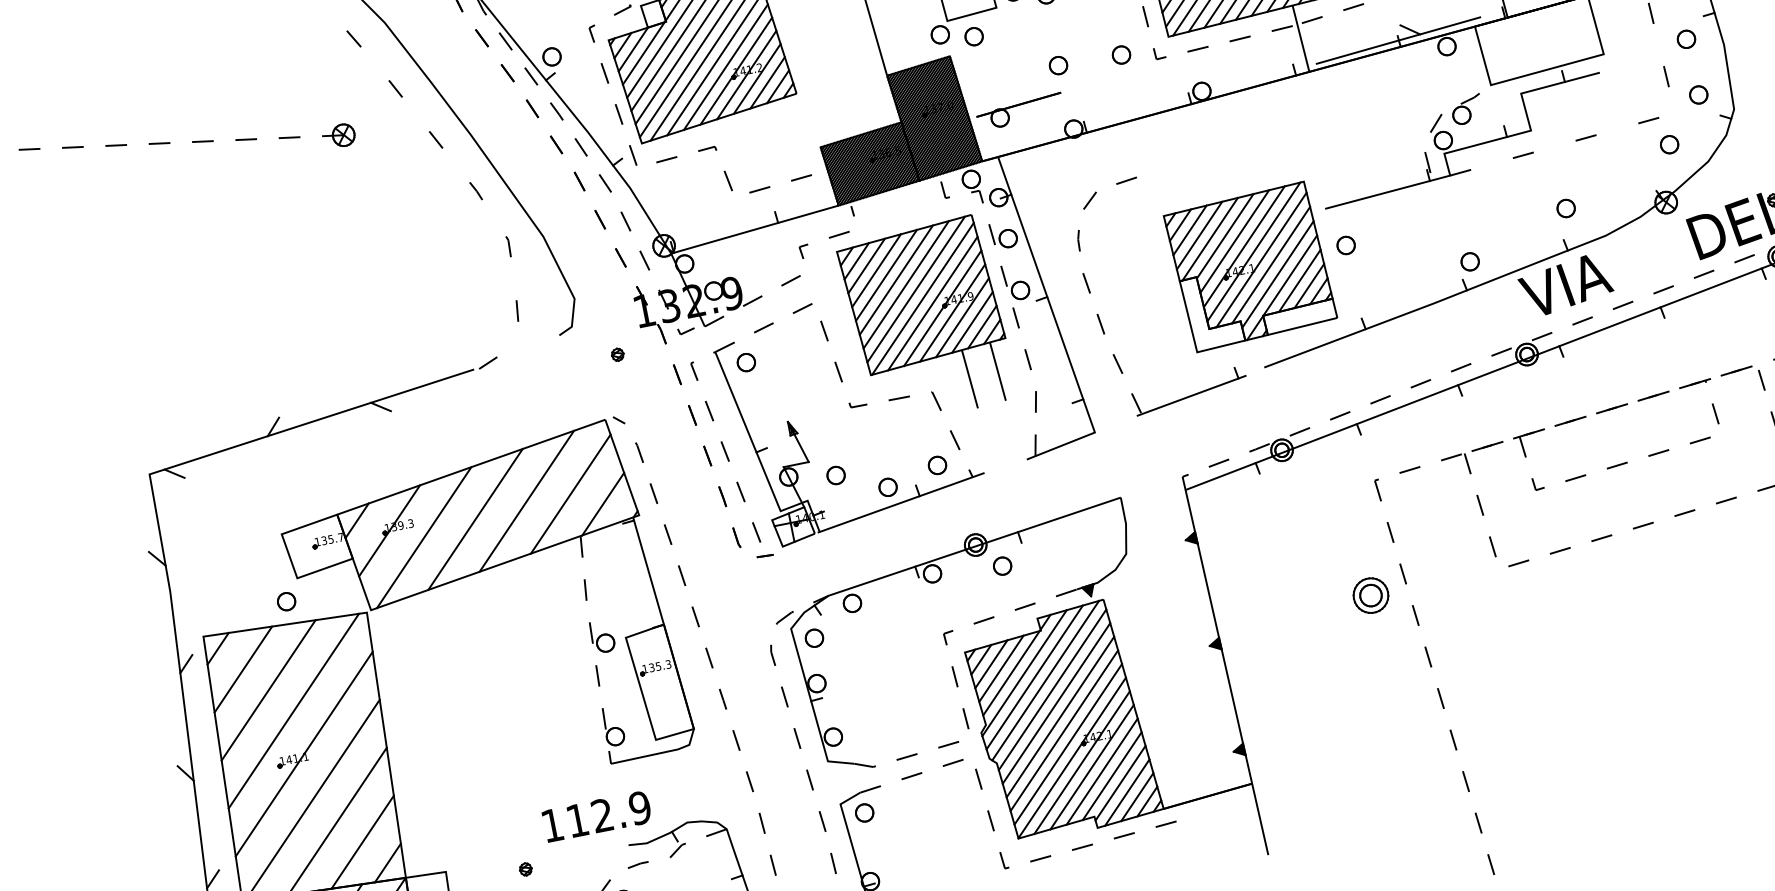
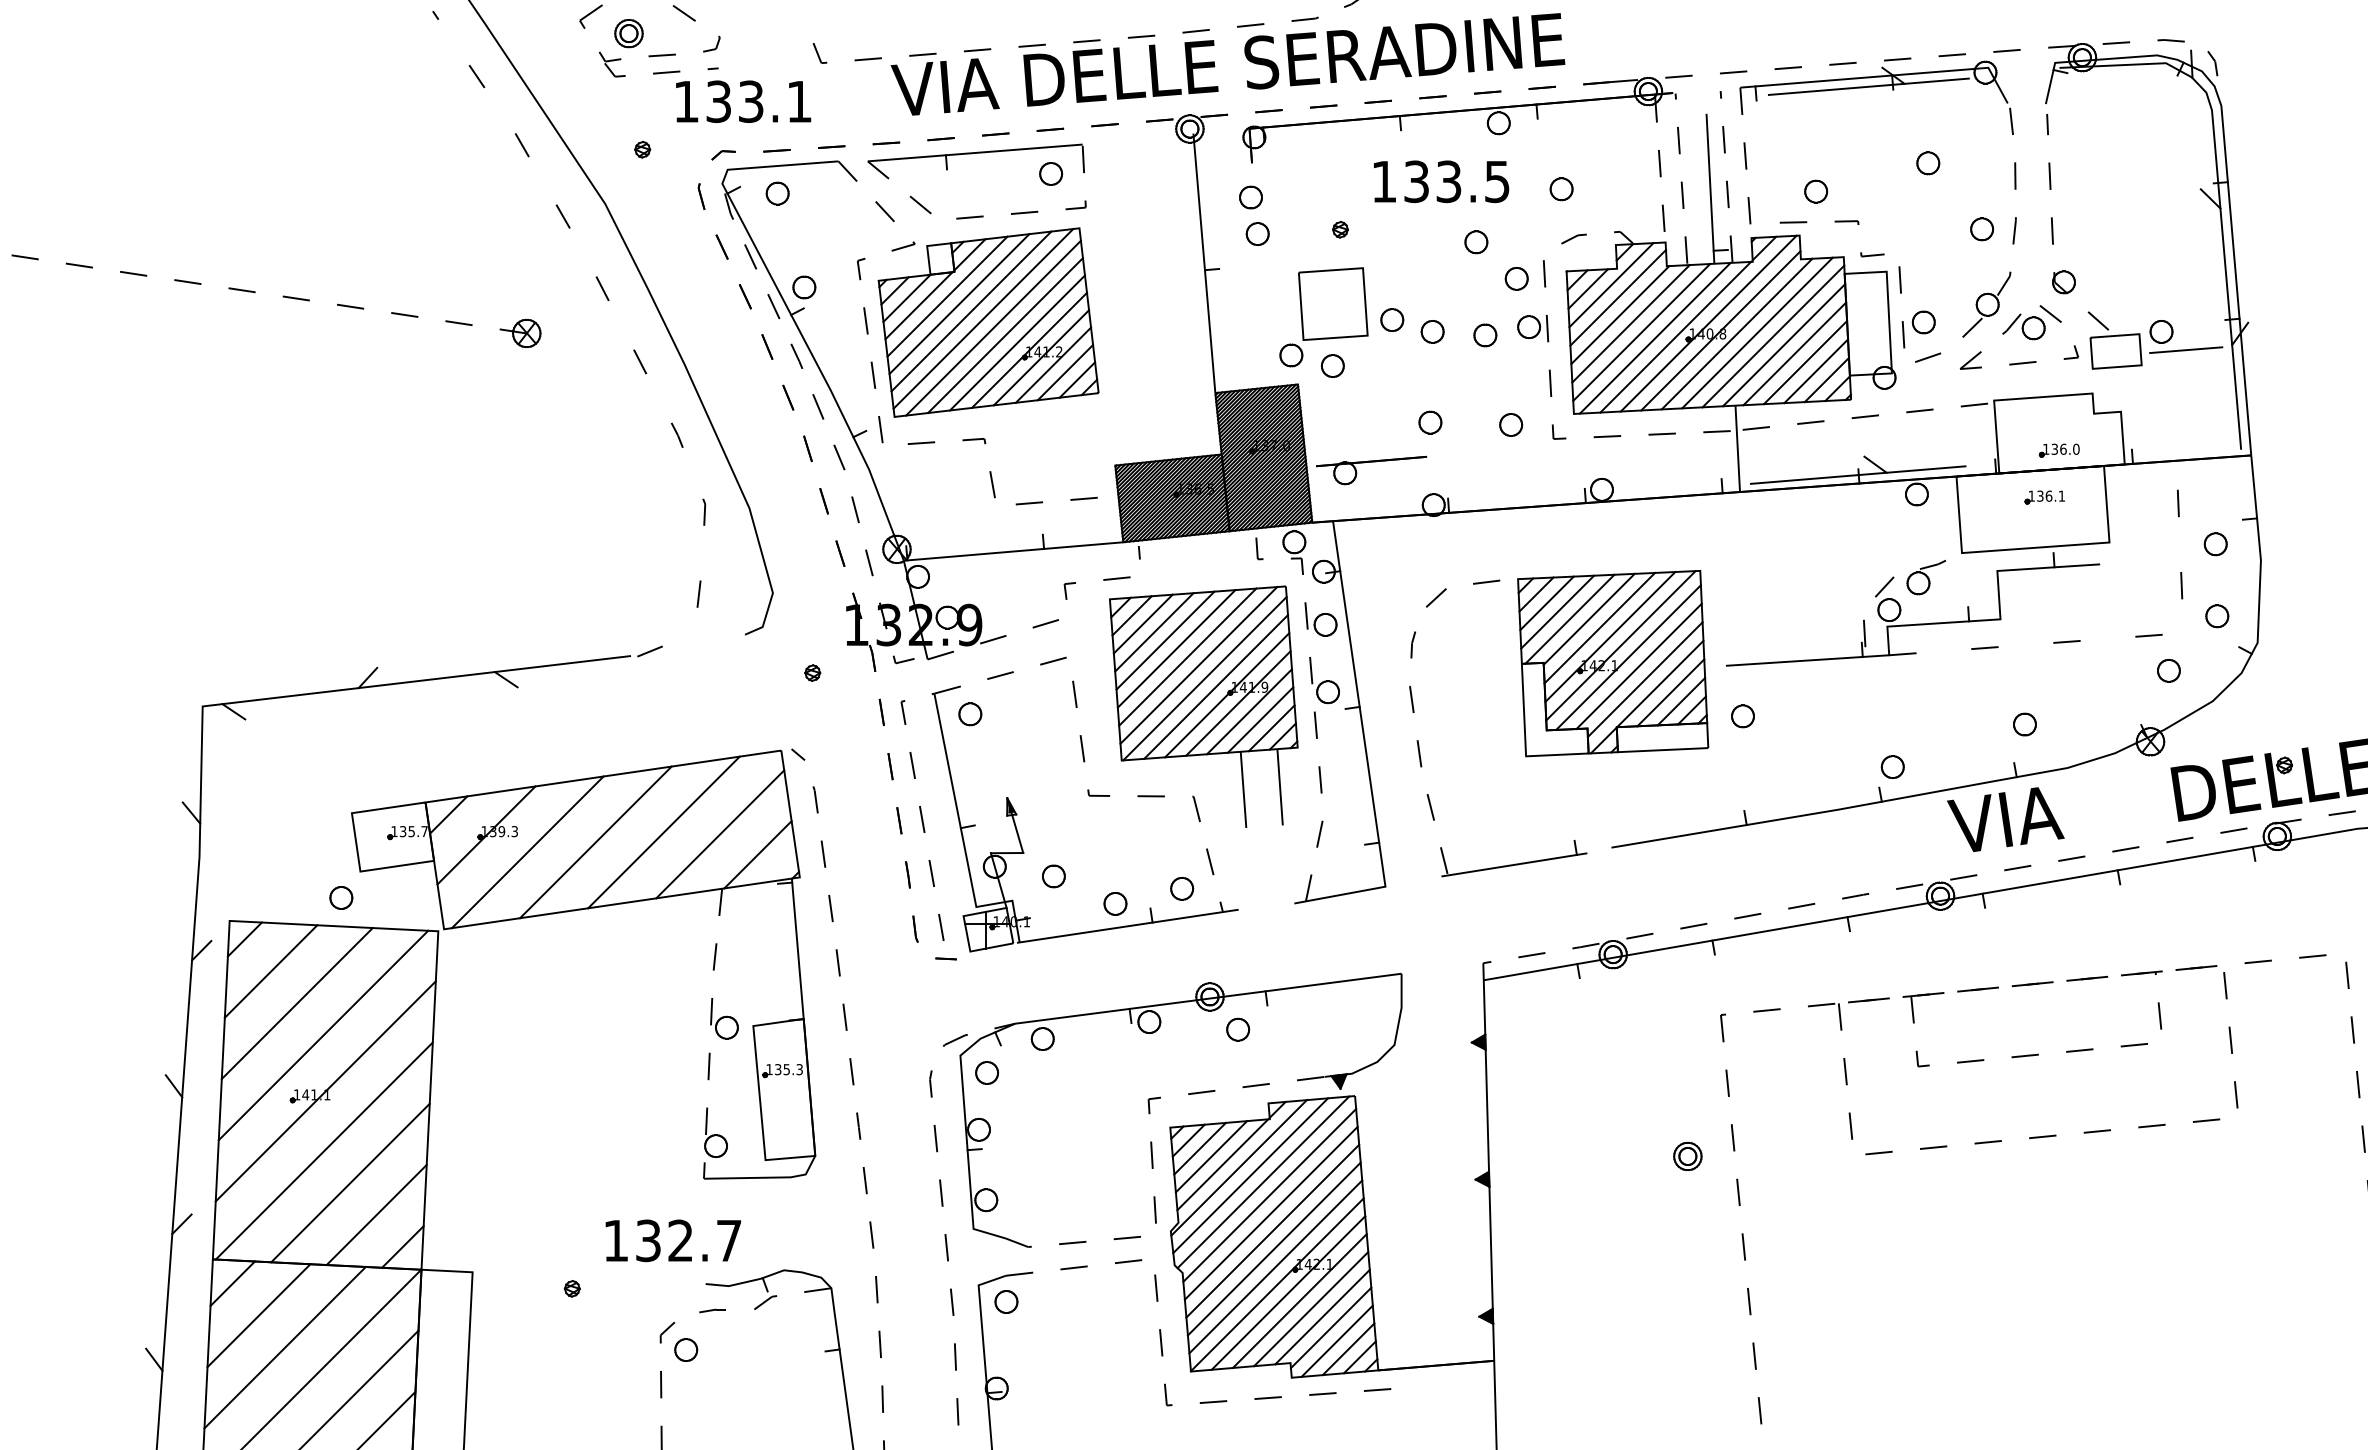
part: (1546, 29) -> (2044, 497), added
part: (1250, 266) -> (1613, 663), moved
part: (1370, 594) -> (1687, 1155), size x0.62
text: (608, 814) -> (688, 1240), 112.9 -> 132.7

